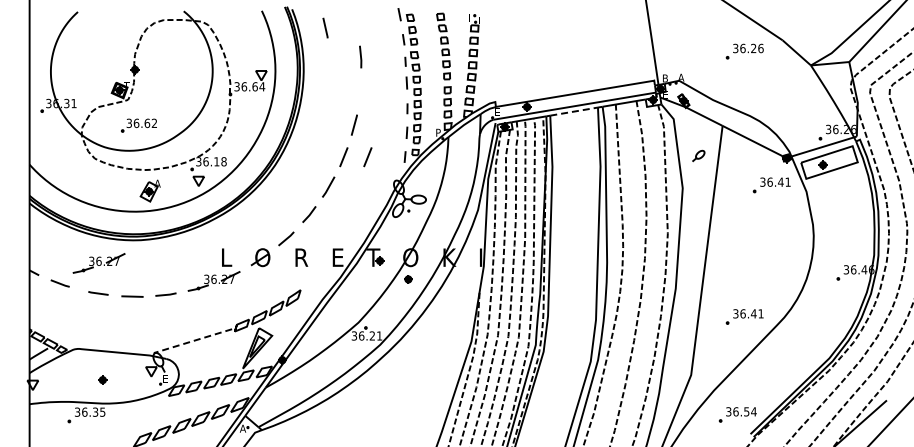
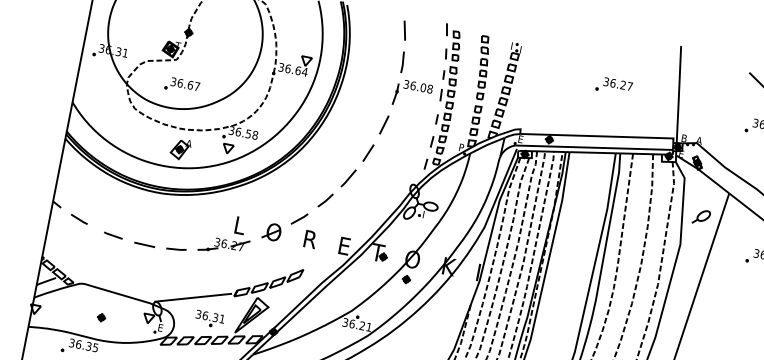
line: (325, 27) -> (404, 30), moved
part: (582, 38) -> (613, 85), added
part: (377, 88) -> (412, 94), added
line: (574, 111) -> (593, 152), dashed -> solid
text: (154, 122) -> (197, 85), 36.62 -> 36.67
part: (698, 155) -> (701, 216), size x1.43
line: (367, 157) -> (390, 157), removed
text: (216, 161) -> (248, 133), 36.18 -> 36.58
part: (98, 263) -> (118, 207), removed
line: (192, 341) -> (192, 298), dashed -> solid
part: (214, 359) -> (210, 318), added

